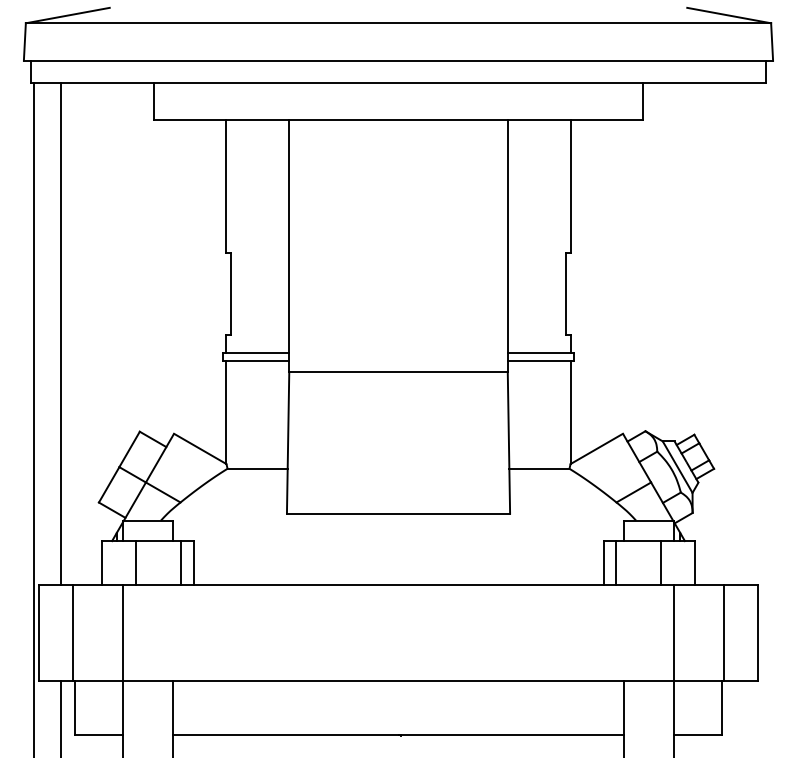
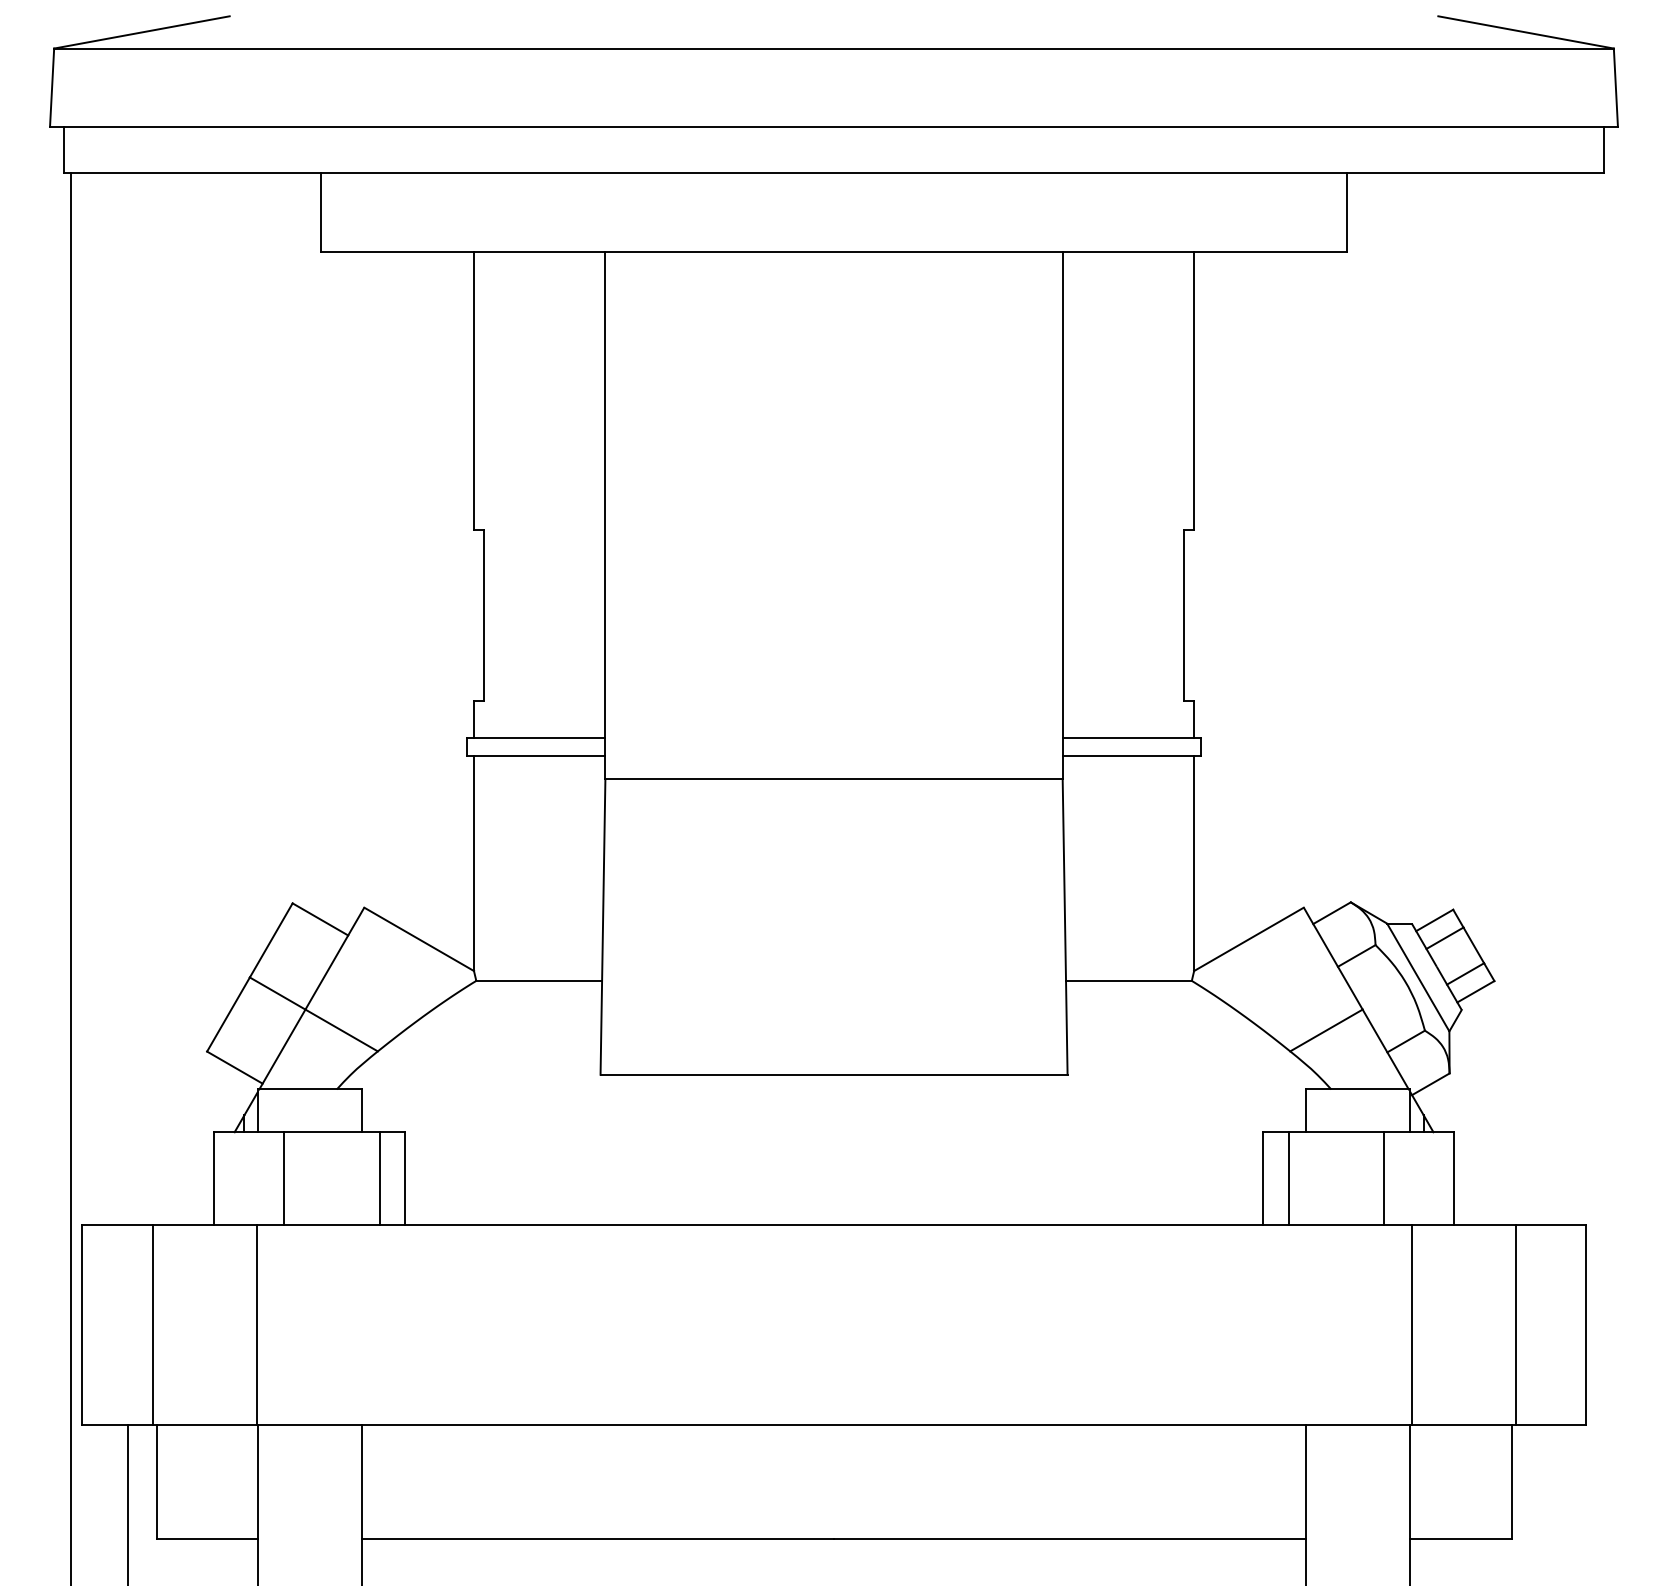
line: (61, 333) -> (128, 697), removed

